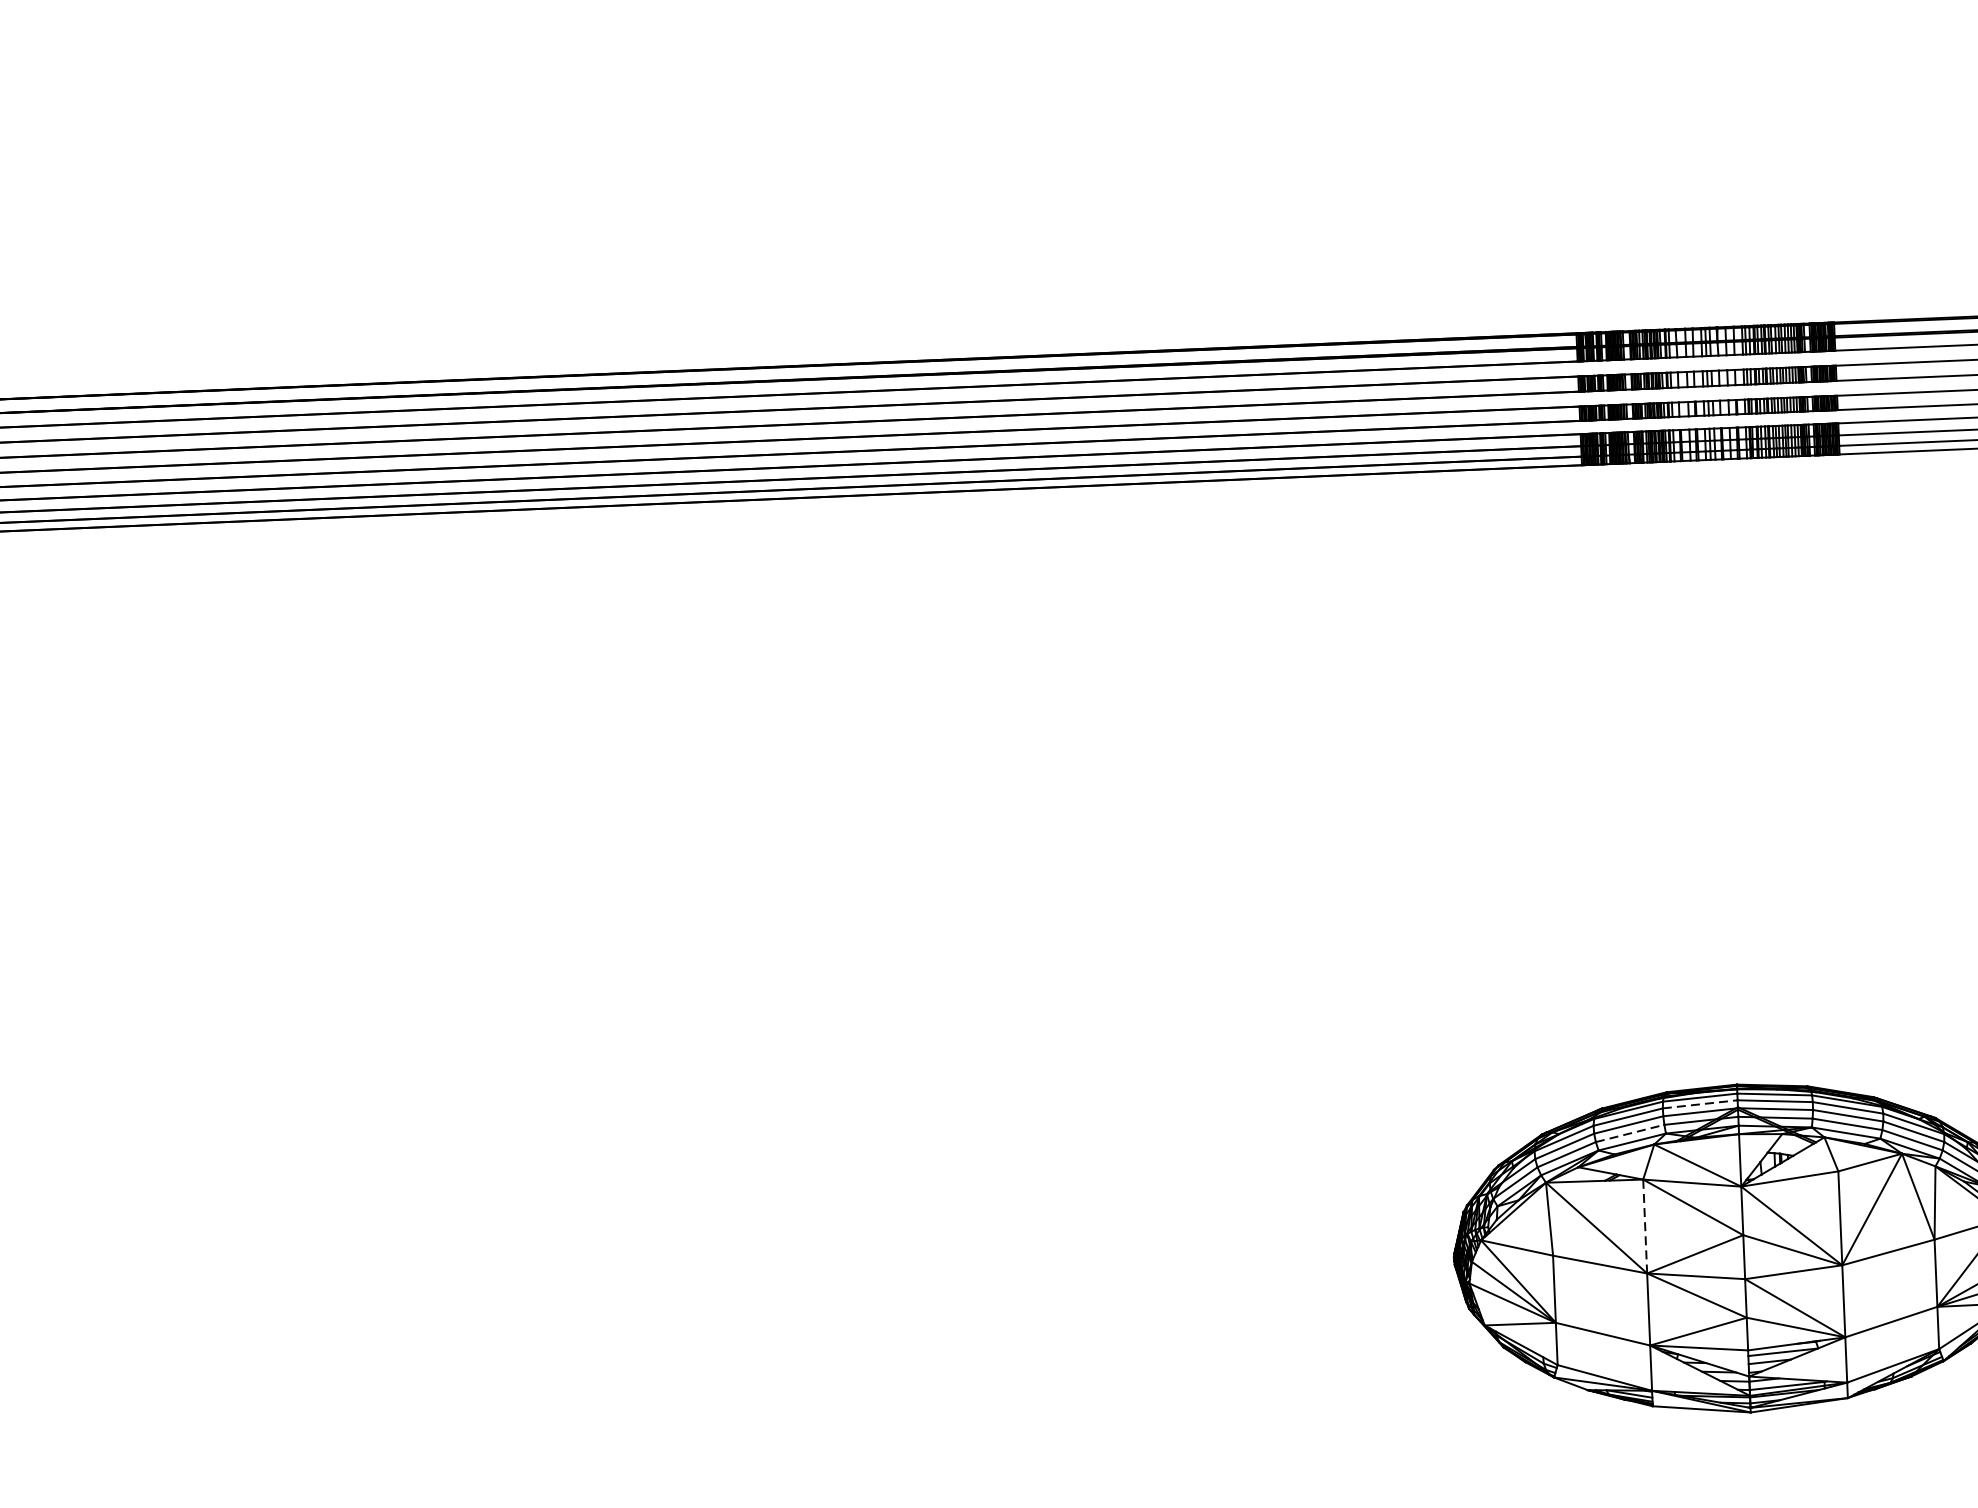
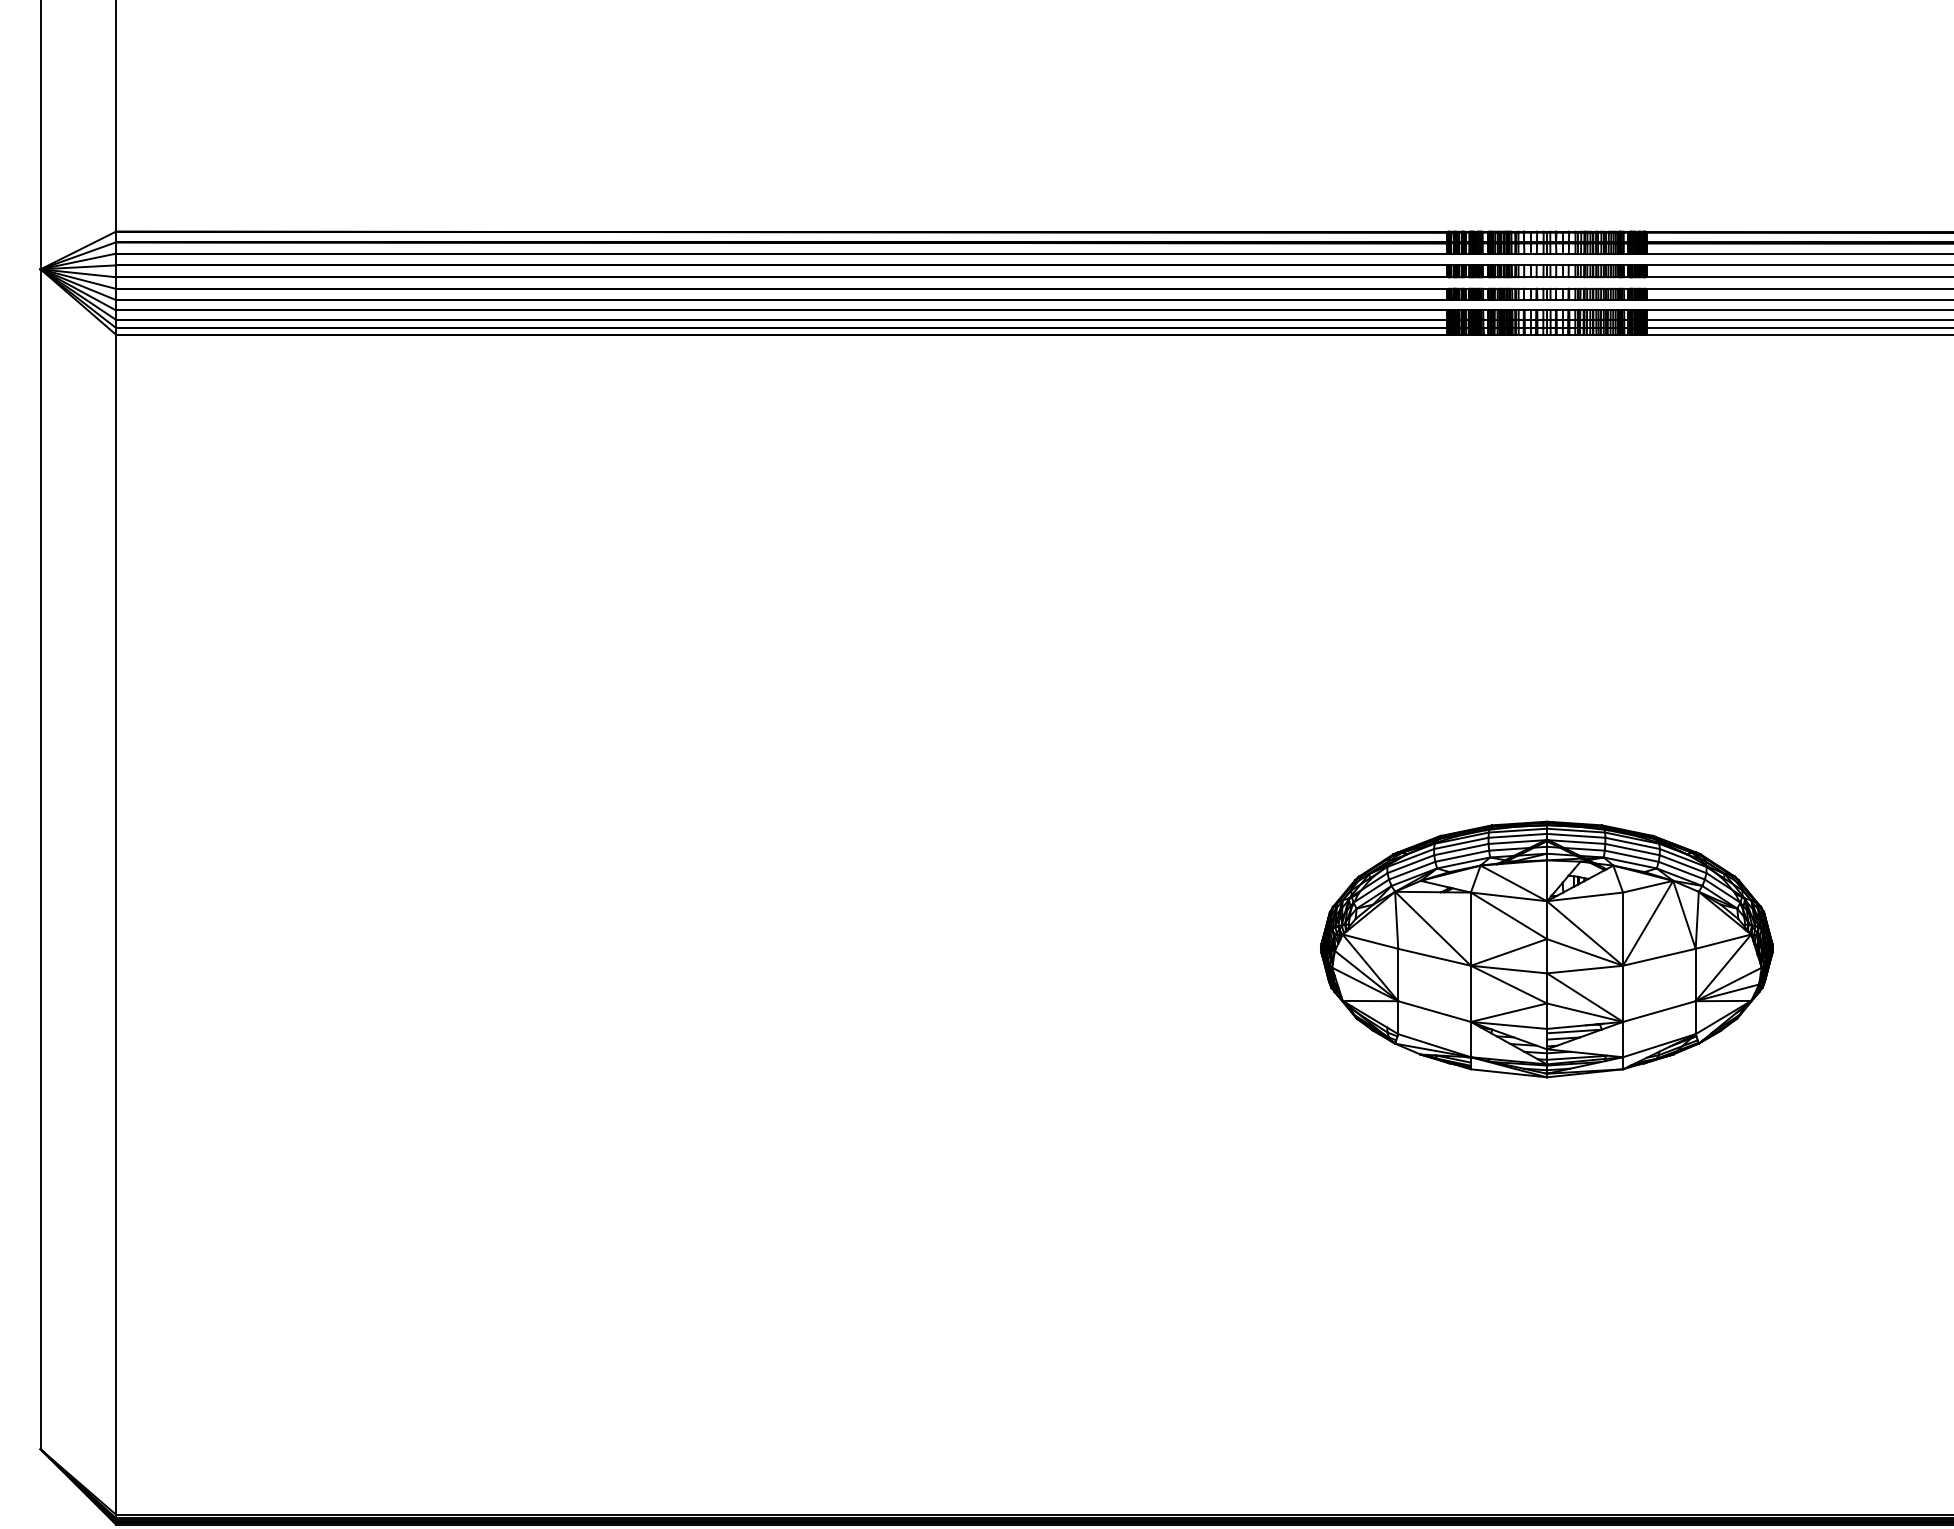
line: (1701, 1103) -> (1518, 835), dashed -> solid
line: (1630, 1133) -> (1462, 856), dashed -> solid
line: (1644, 1226) -> (1470, 929), dashed -> solid

